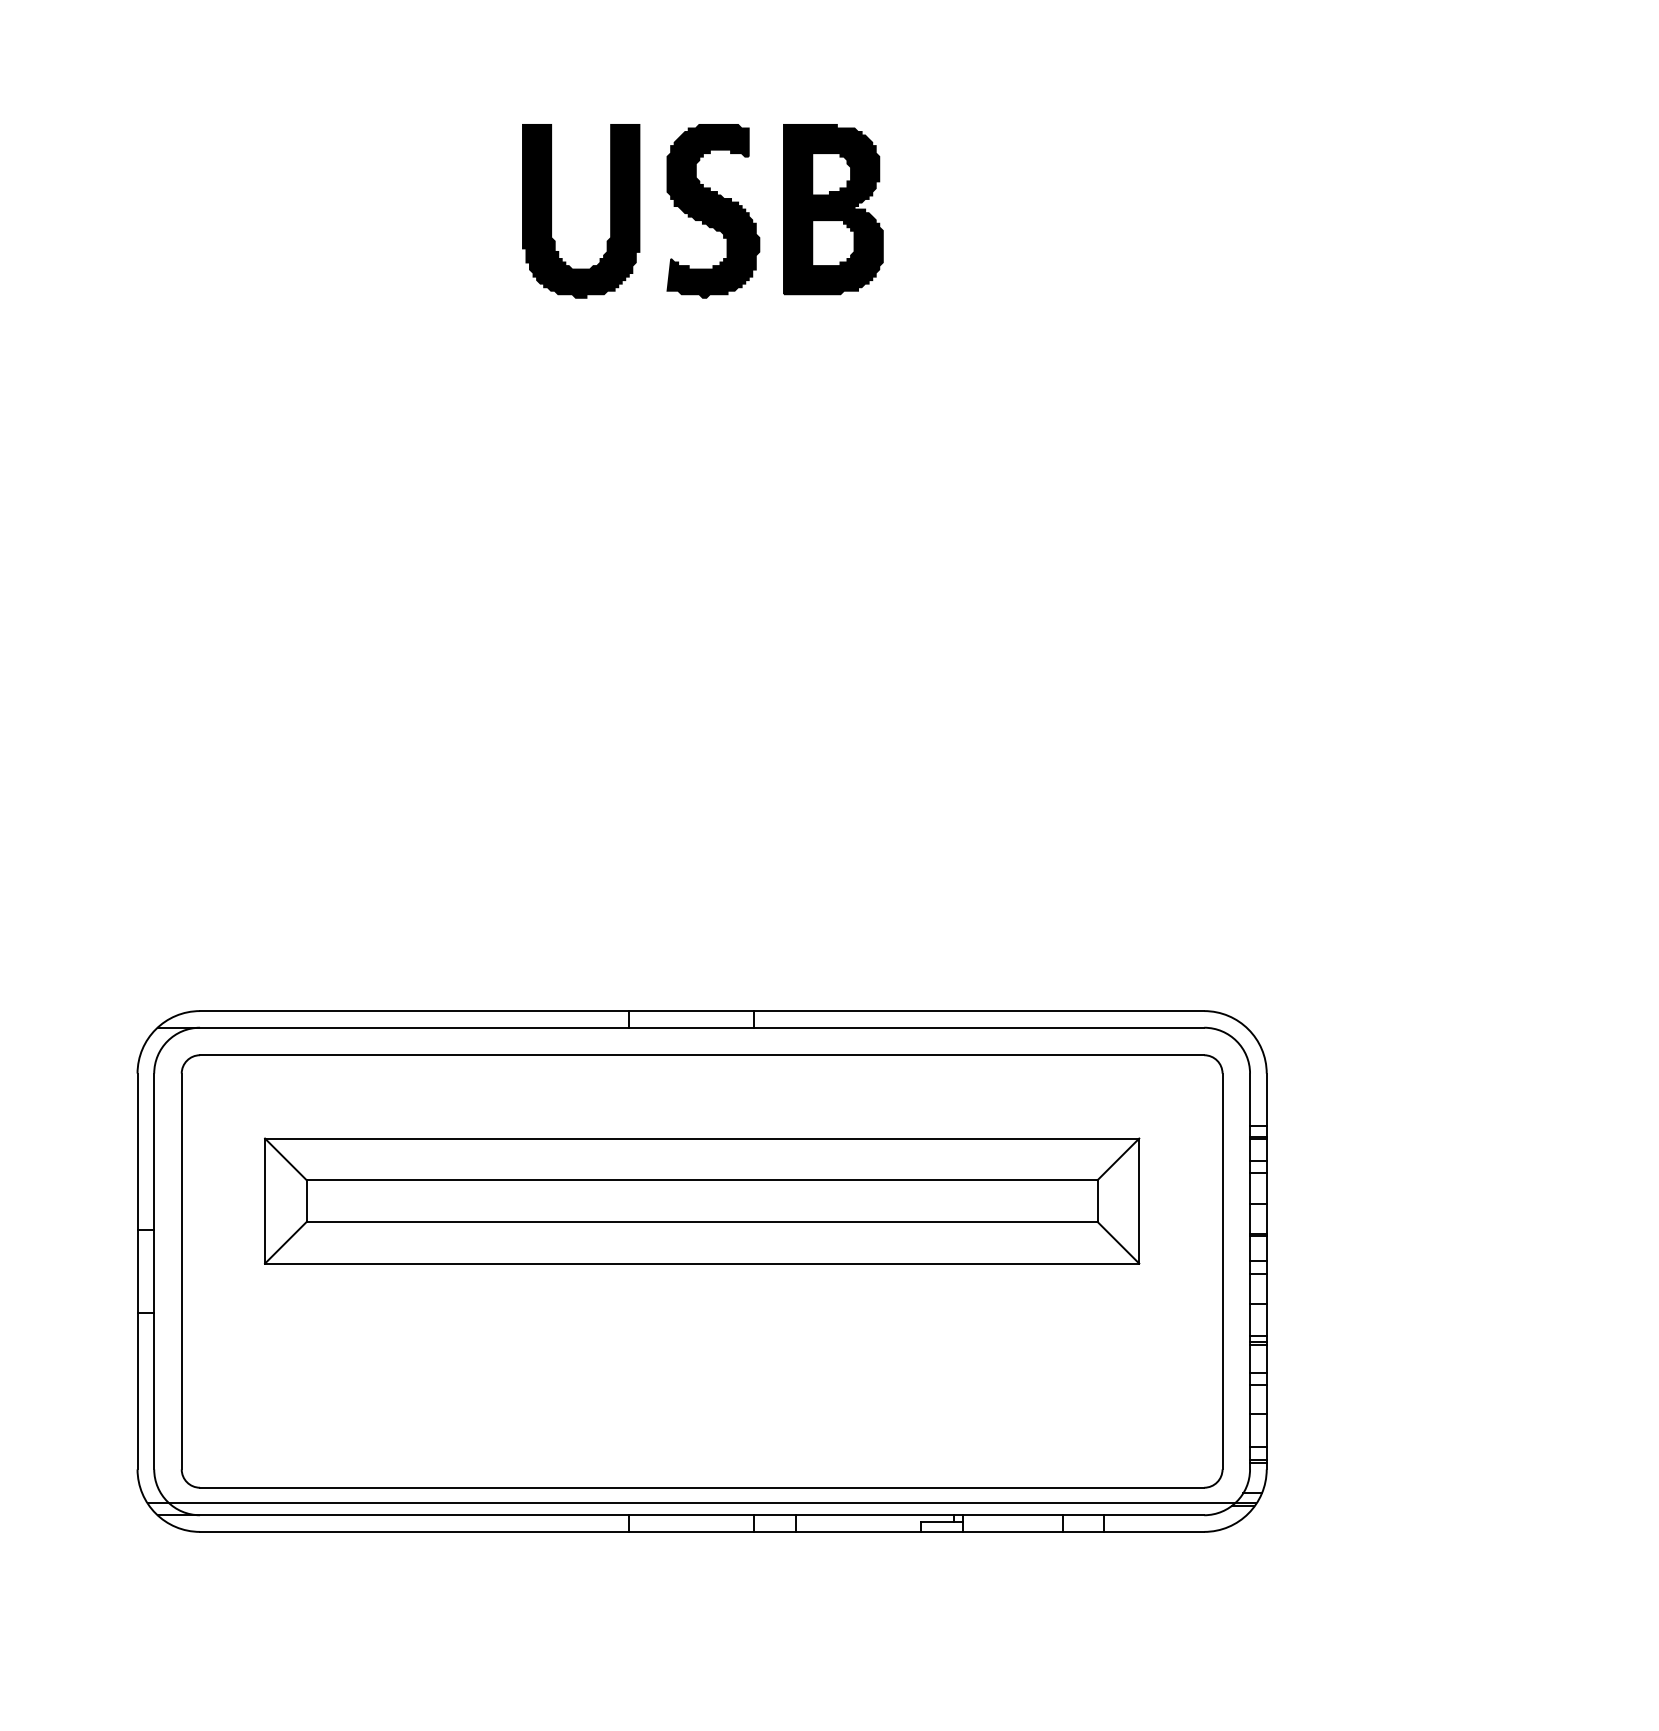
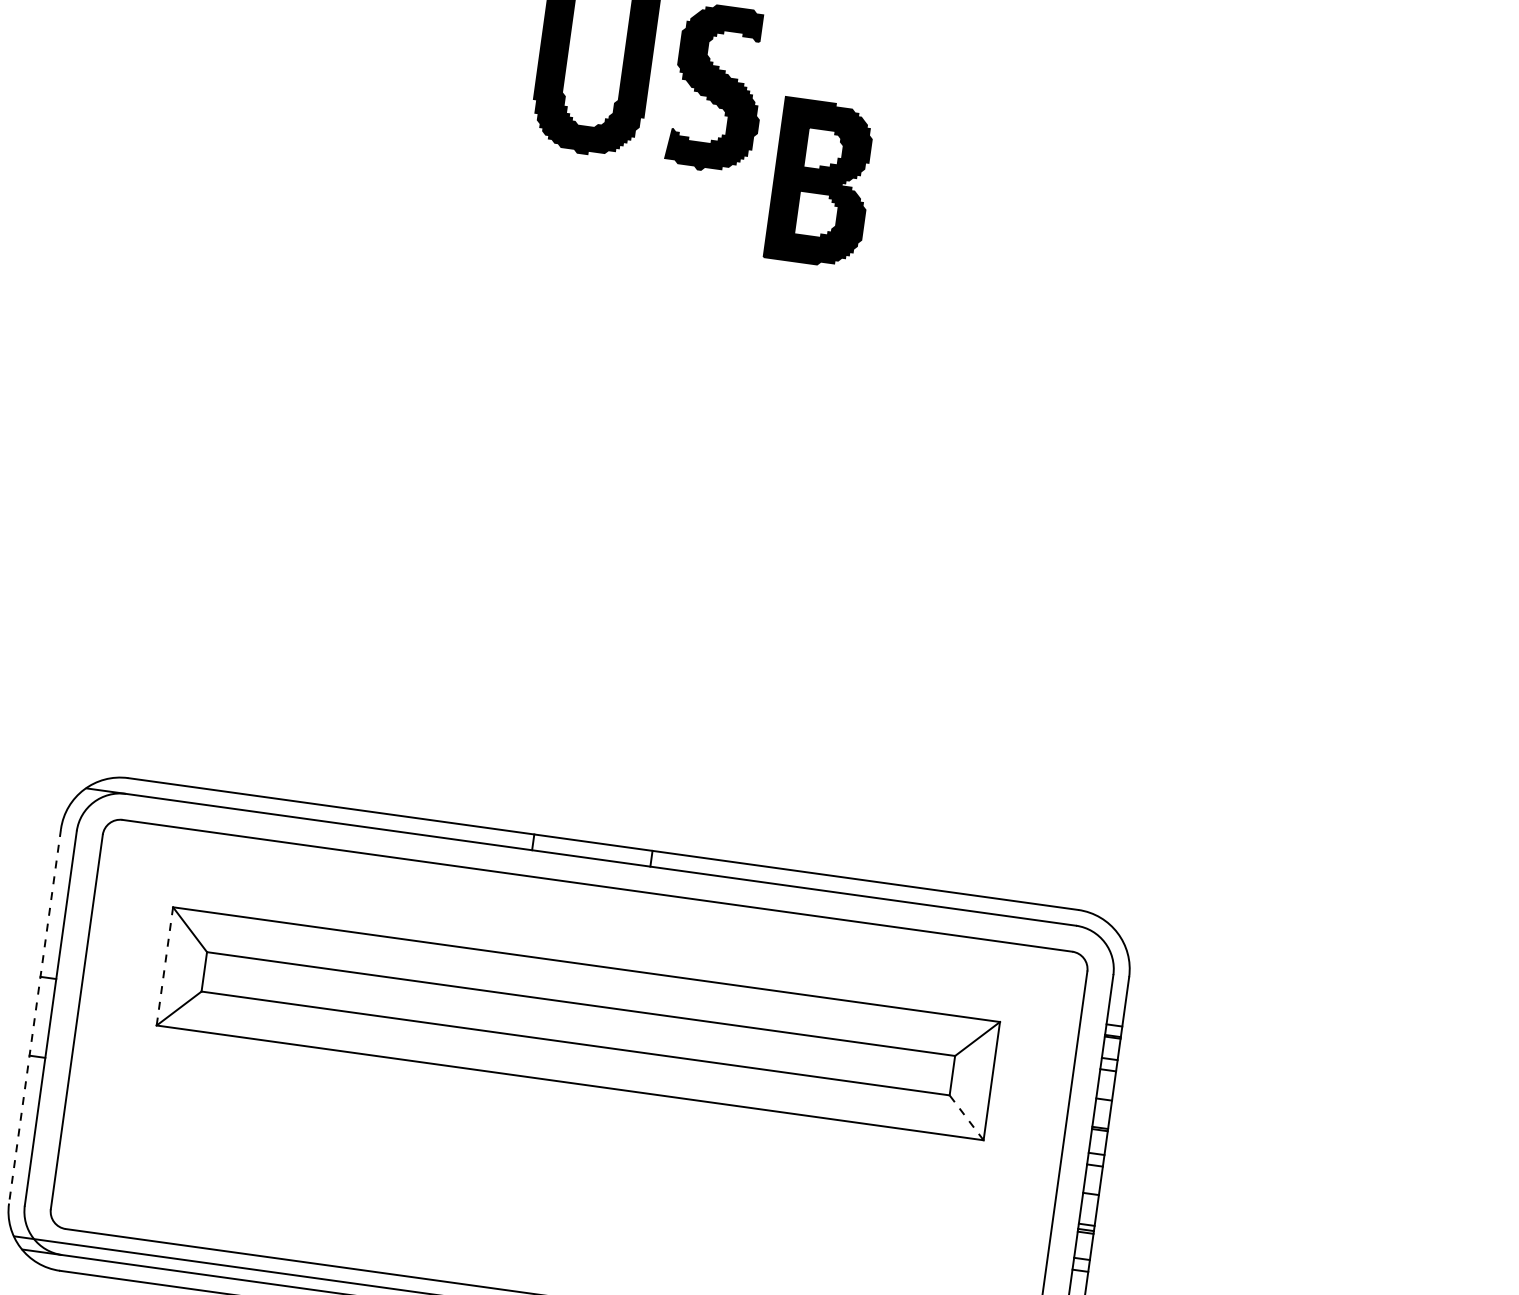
part: (833, 209) -> (821, 183), moved
line: (265, 1201) -> (165, 966), solid -> dashed
line: (1118, 1242) -> (966, 1117), solid -> dashed
line: (137, 1271) -> (34, 1016), solid -> dashed

